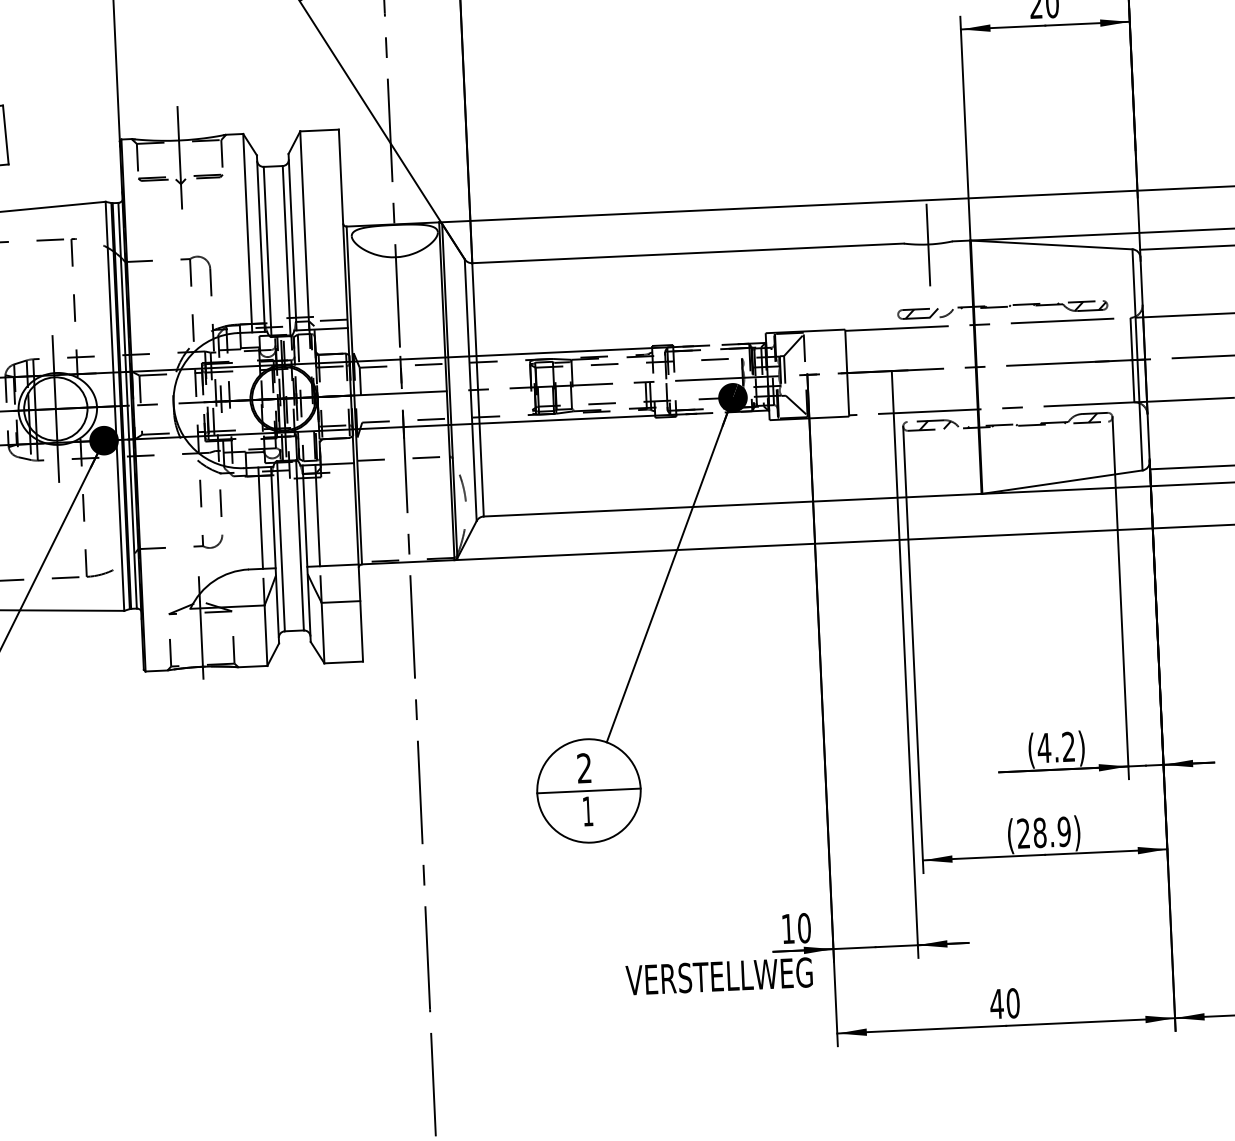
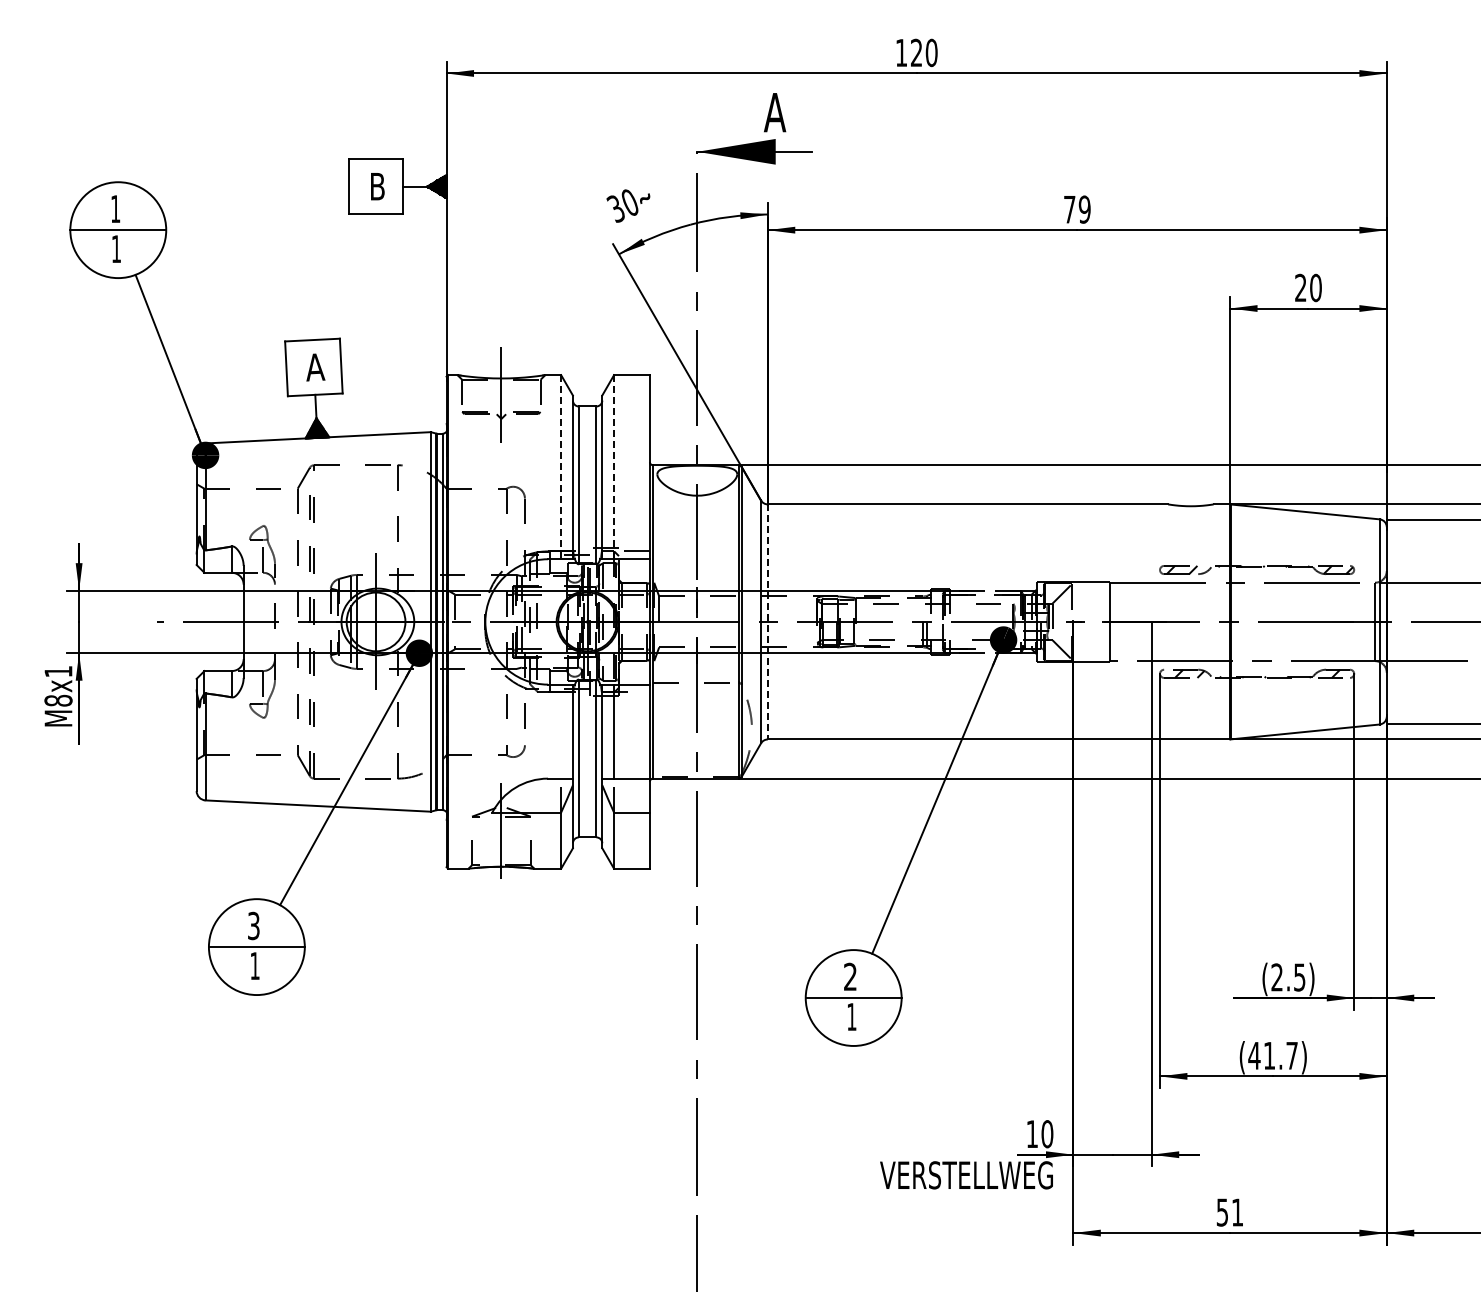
line: (305, 230) -> (614, 467), solid -> dashed
line: (248, 233) -> (561, 467), solid -> dashed
line: (927, 244) -> (1190, 506), removed
line: (477, 389) -> (767, 621), solid -> dashed
line: (261, 518) -> (561, 731), removed
text: (1055, 747) -> (1287, 977), (4.2) -> (2.5)
text: (1043, 832) -> (1272, 1055), (28.9) -> (41.7)
text: (1004, 1003) -> (1229, 1212), 40 -> 51

